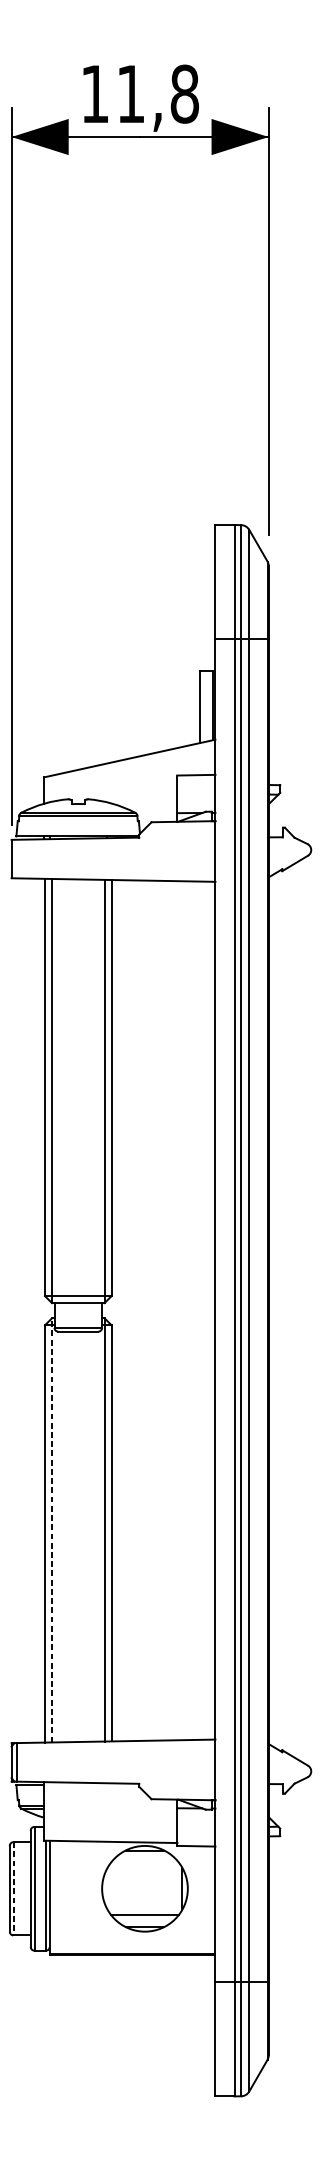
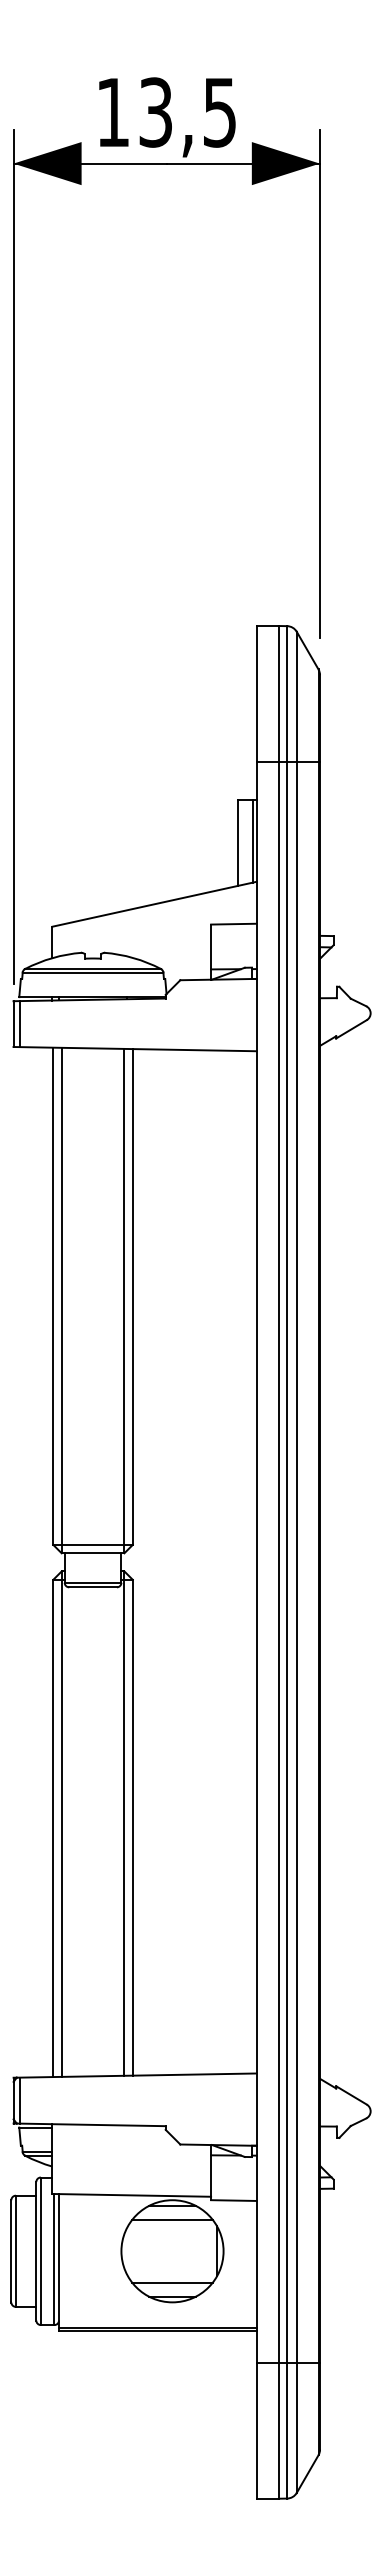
text: (157, 94) -> (187, 112), 11,8 -> 13,5
line: (17, 859) -> (20, 1024), added
line: (51, 1530) -> (61, 1824), dashed -> solid
line: (144, 1862) -> (172, 2219), added
line: (13, 1888) -> (15, 2251), dashed -> solid

